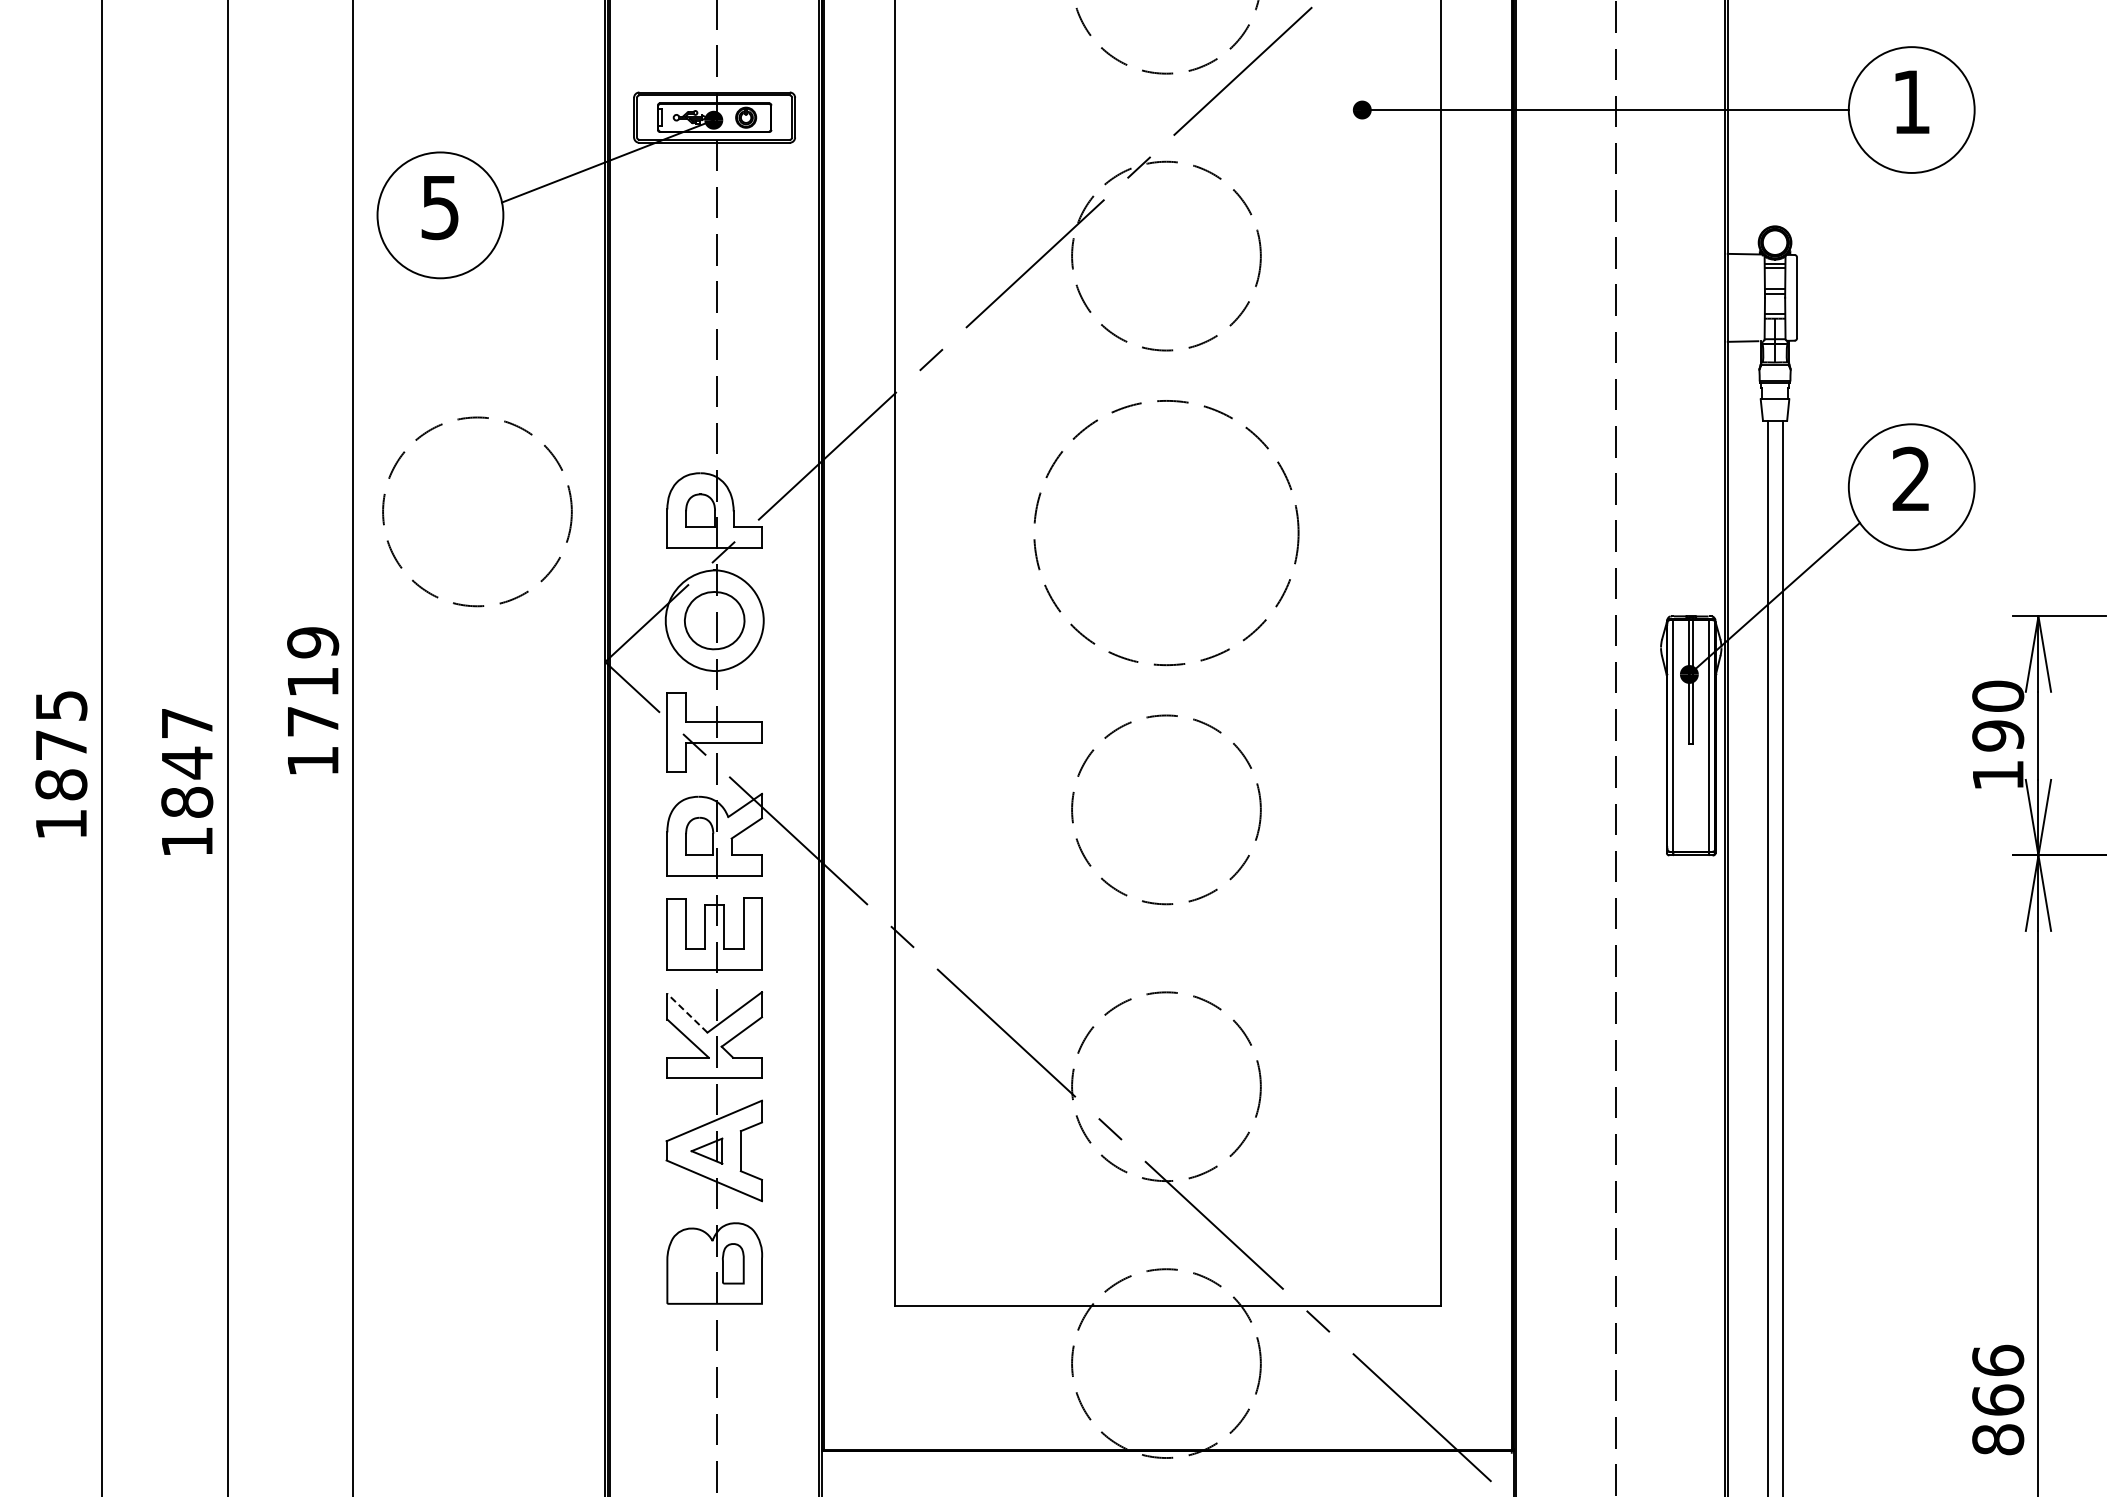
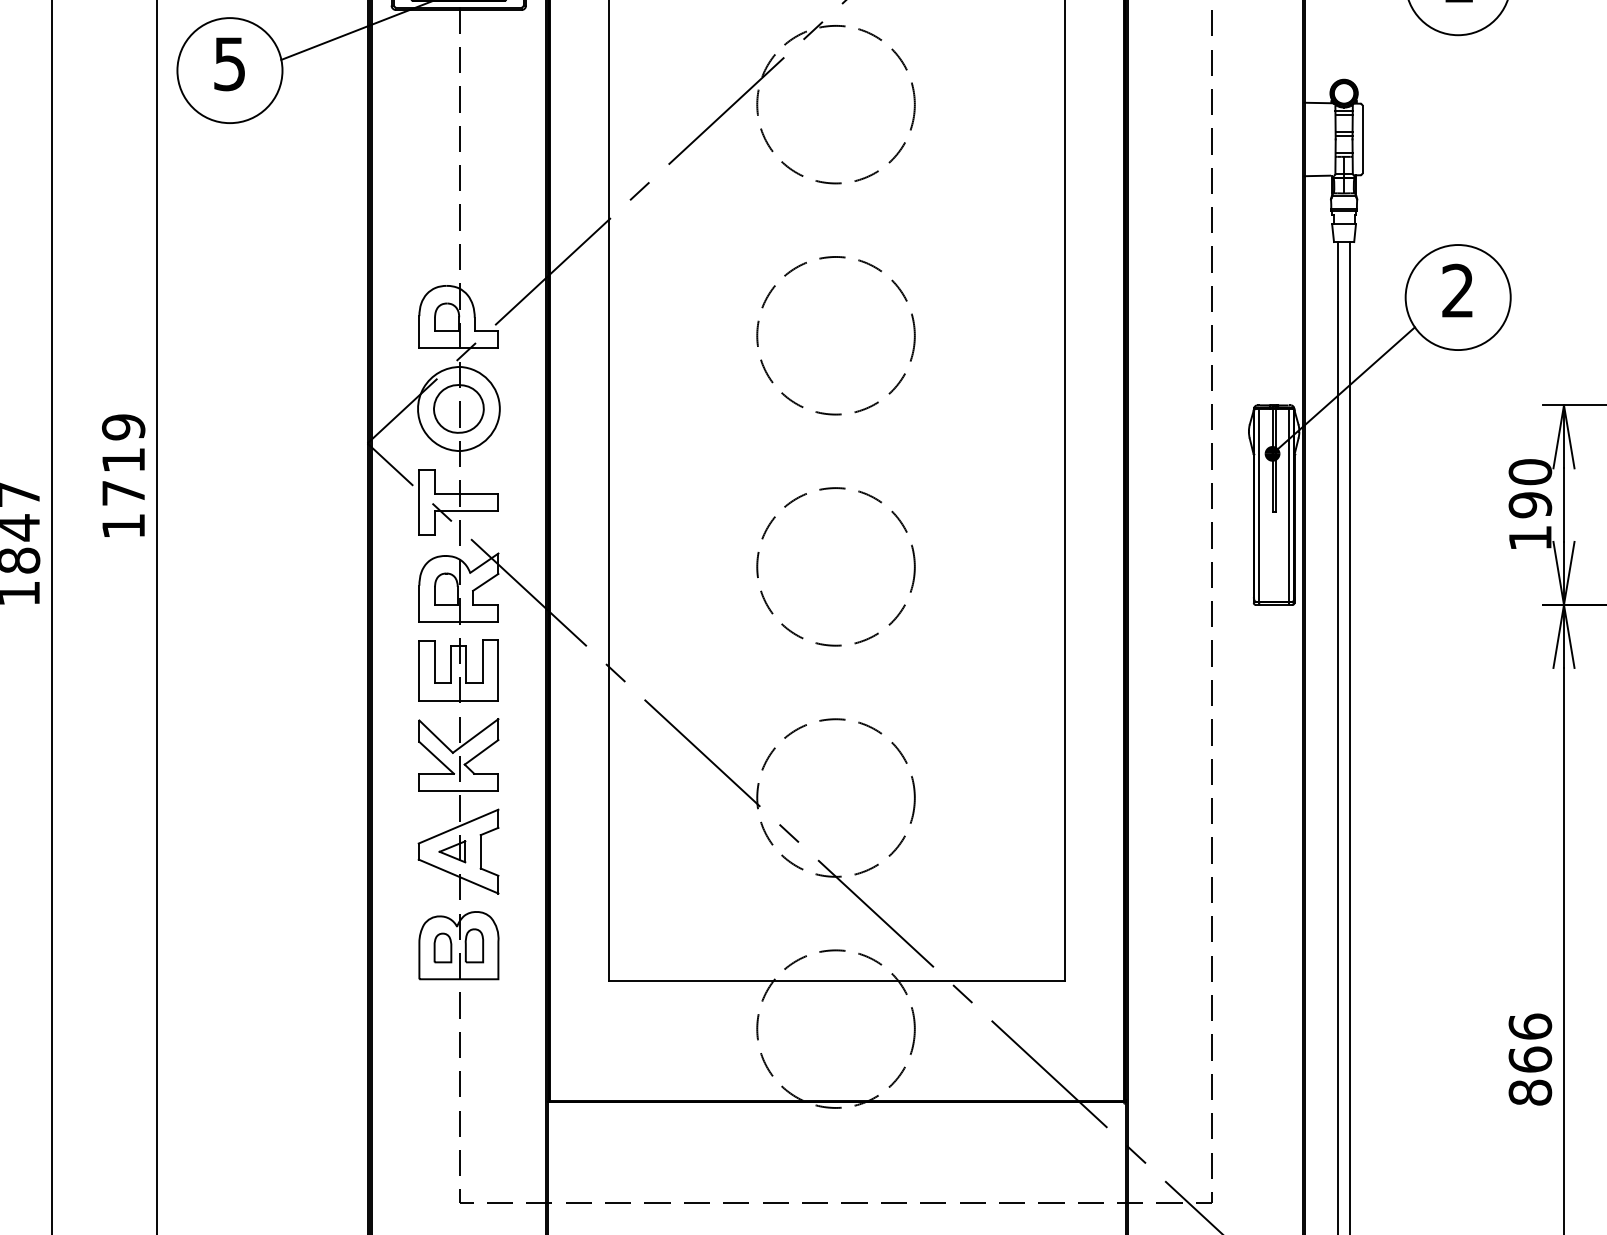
circle: (477, 511) -> (260, 317), removed
circle: (1166, 532) -> (836, 335), size x0.71
line: (687, 1013) -> (436, 736), dashed -> solid
part: (695, 1266) -> (442, 948), added

